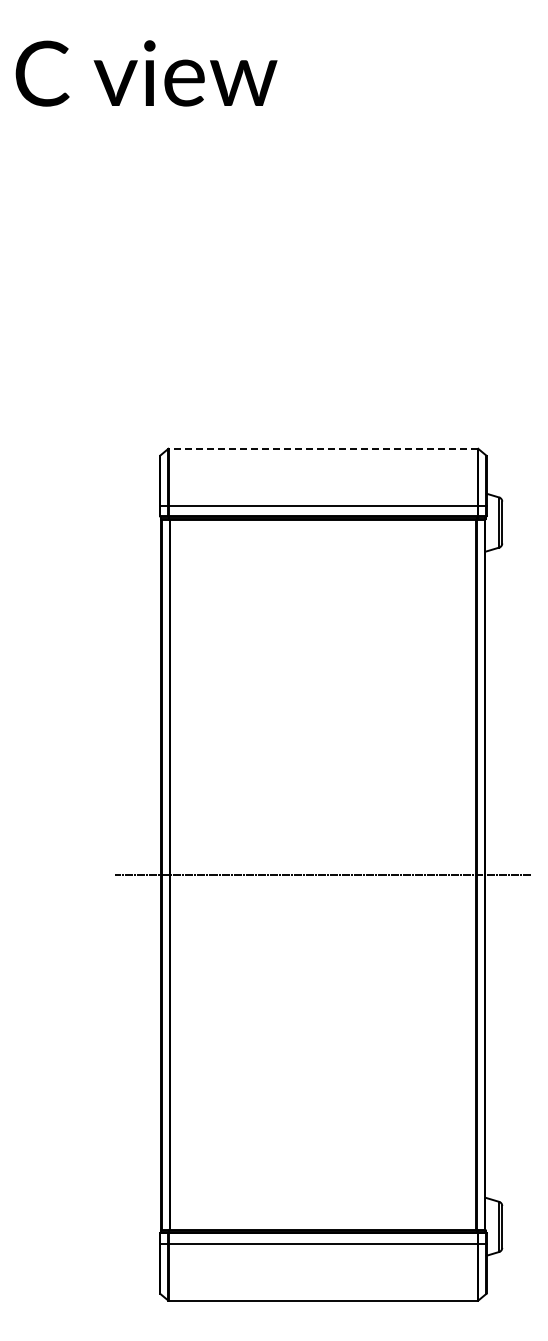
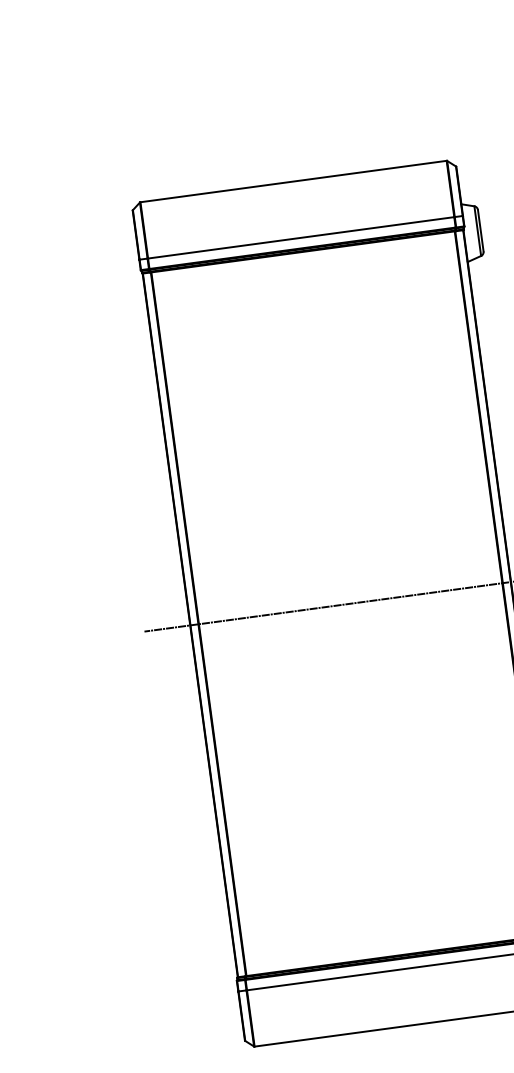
line: (322, 448) -> (292, 181), dashed -> solid

